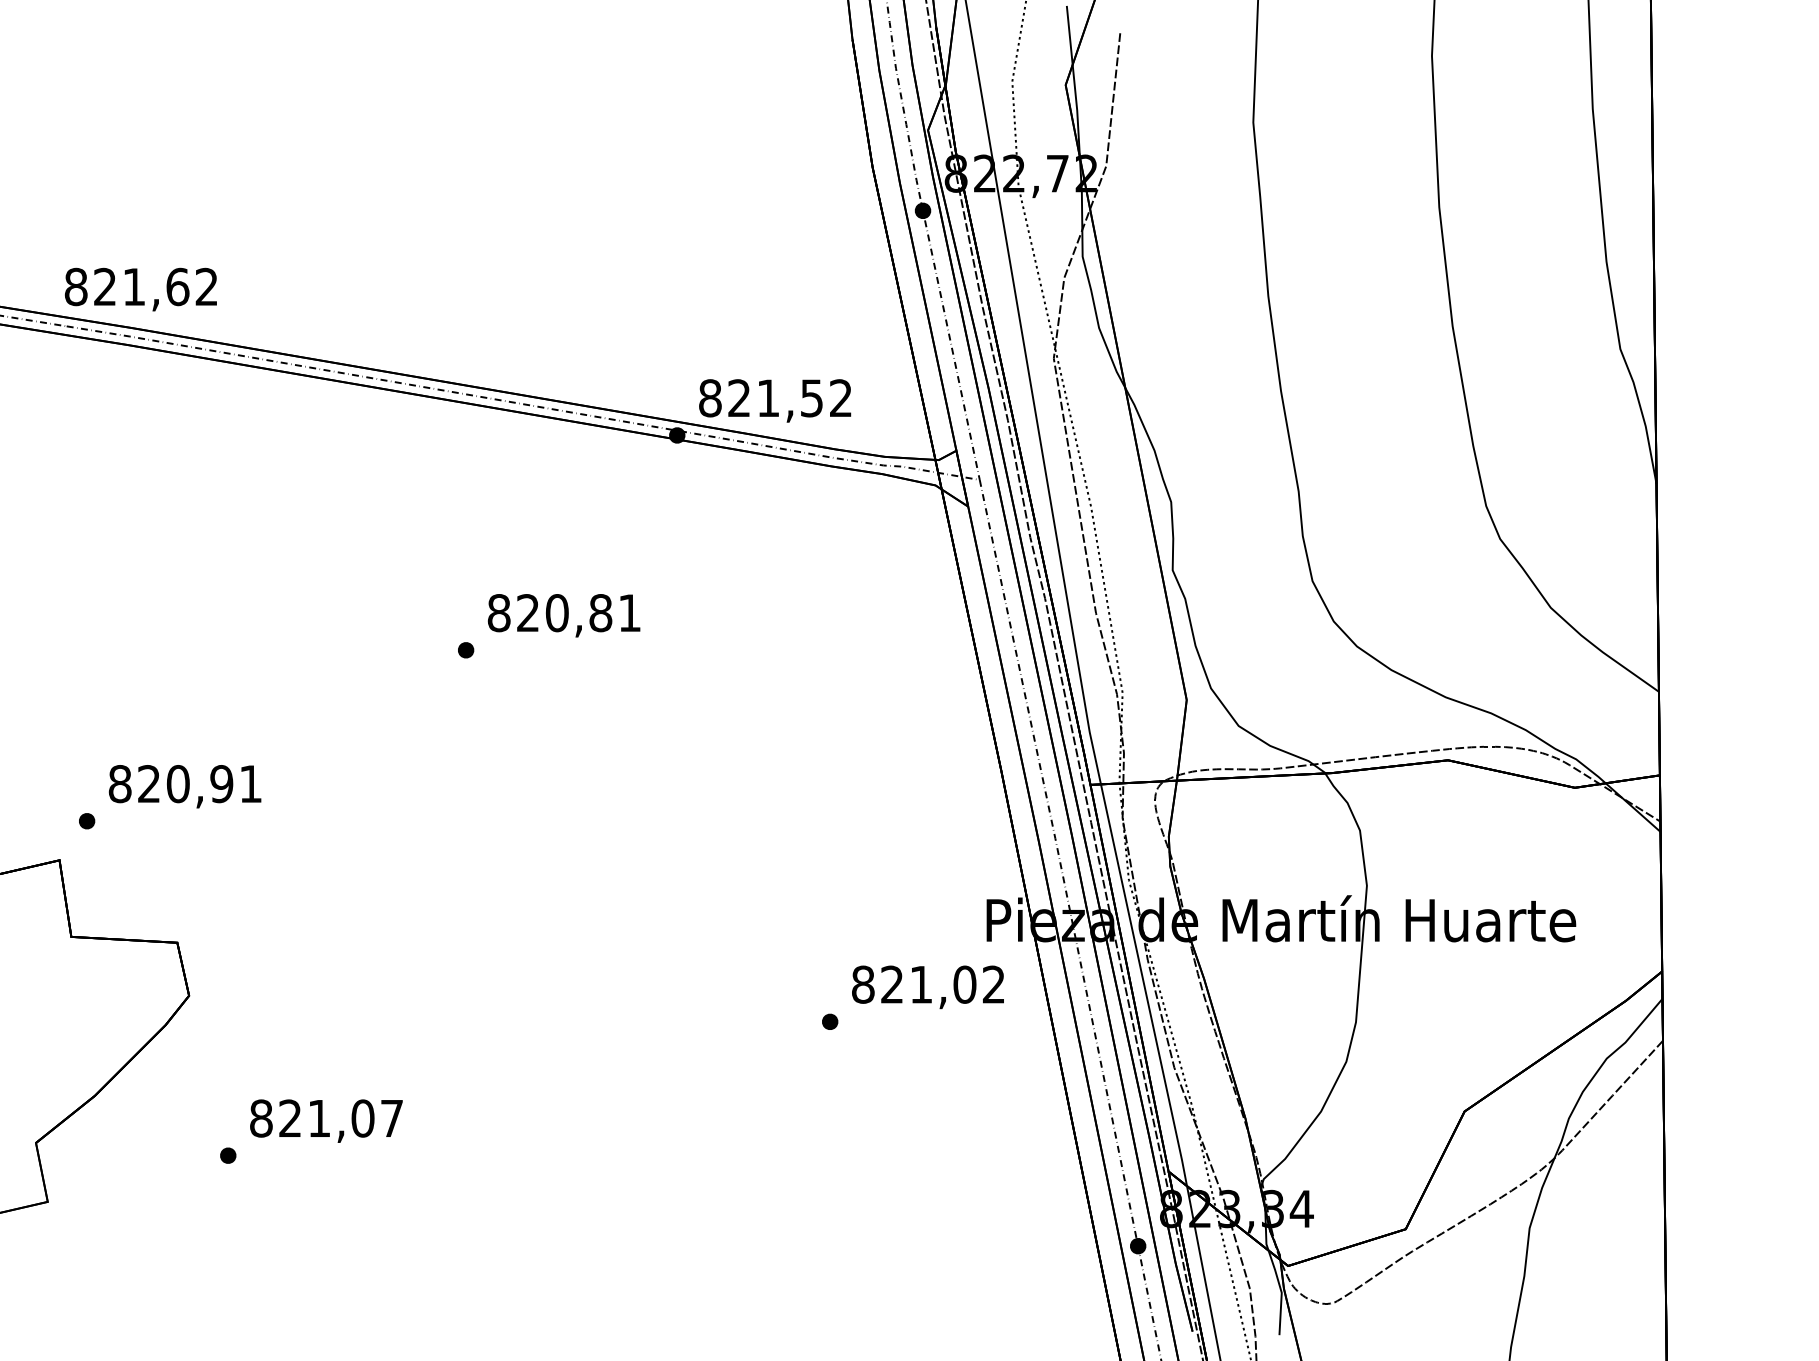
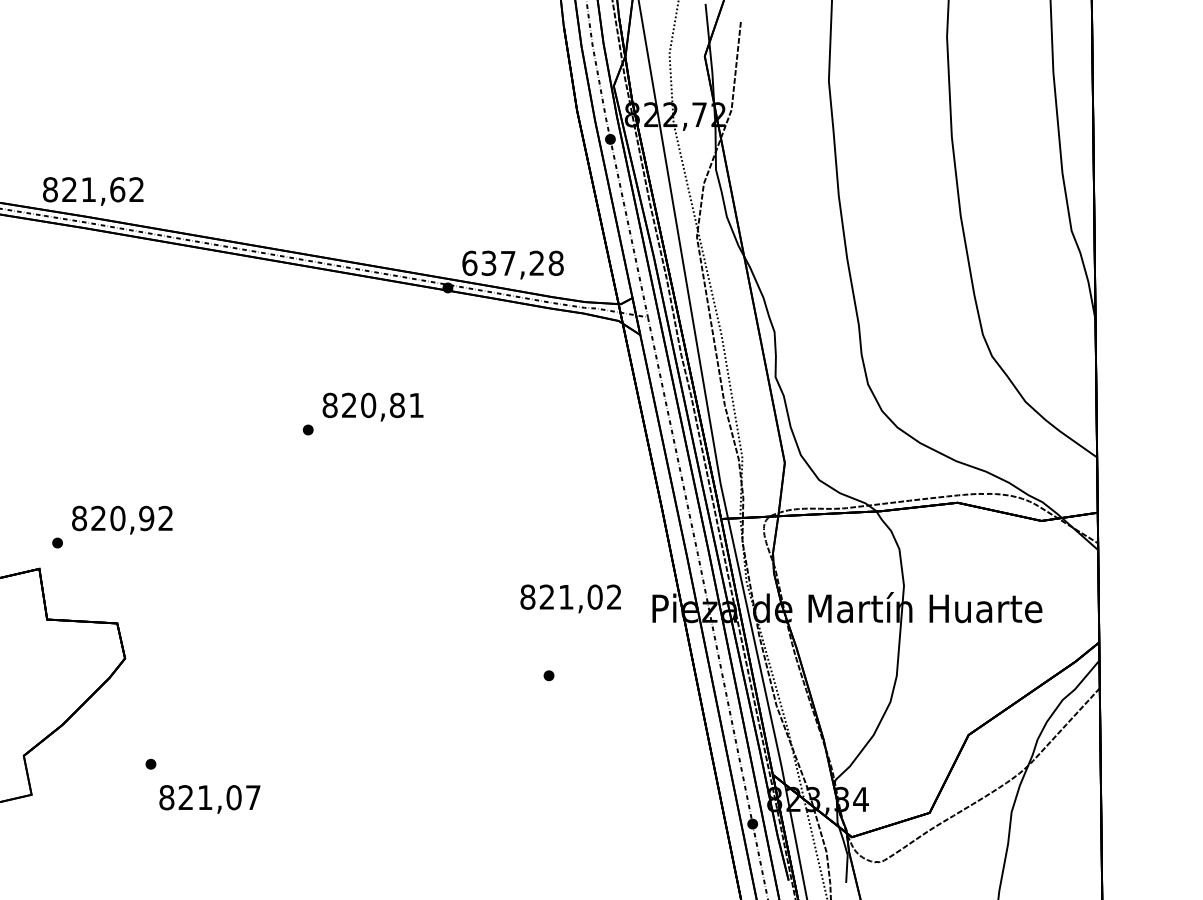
text: (774, 396) -> (512, 262), 821,52 -> 637,28
text: (250, 782) -> (165, 517), 820,91 -> 820,92
text: (927, 986) -> (570, 598), moved
text: (325, 1121) -> (209, 799), moved

